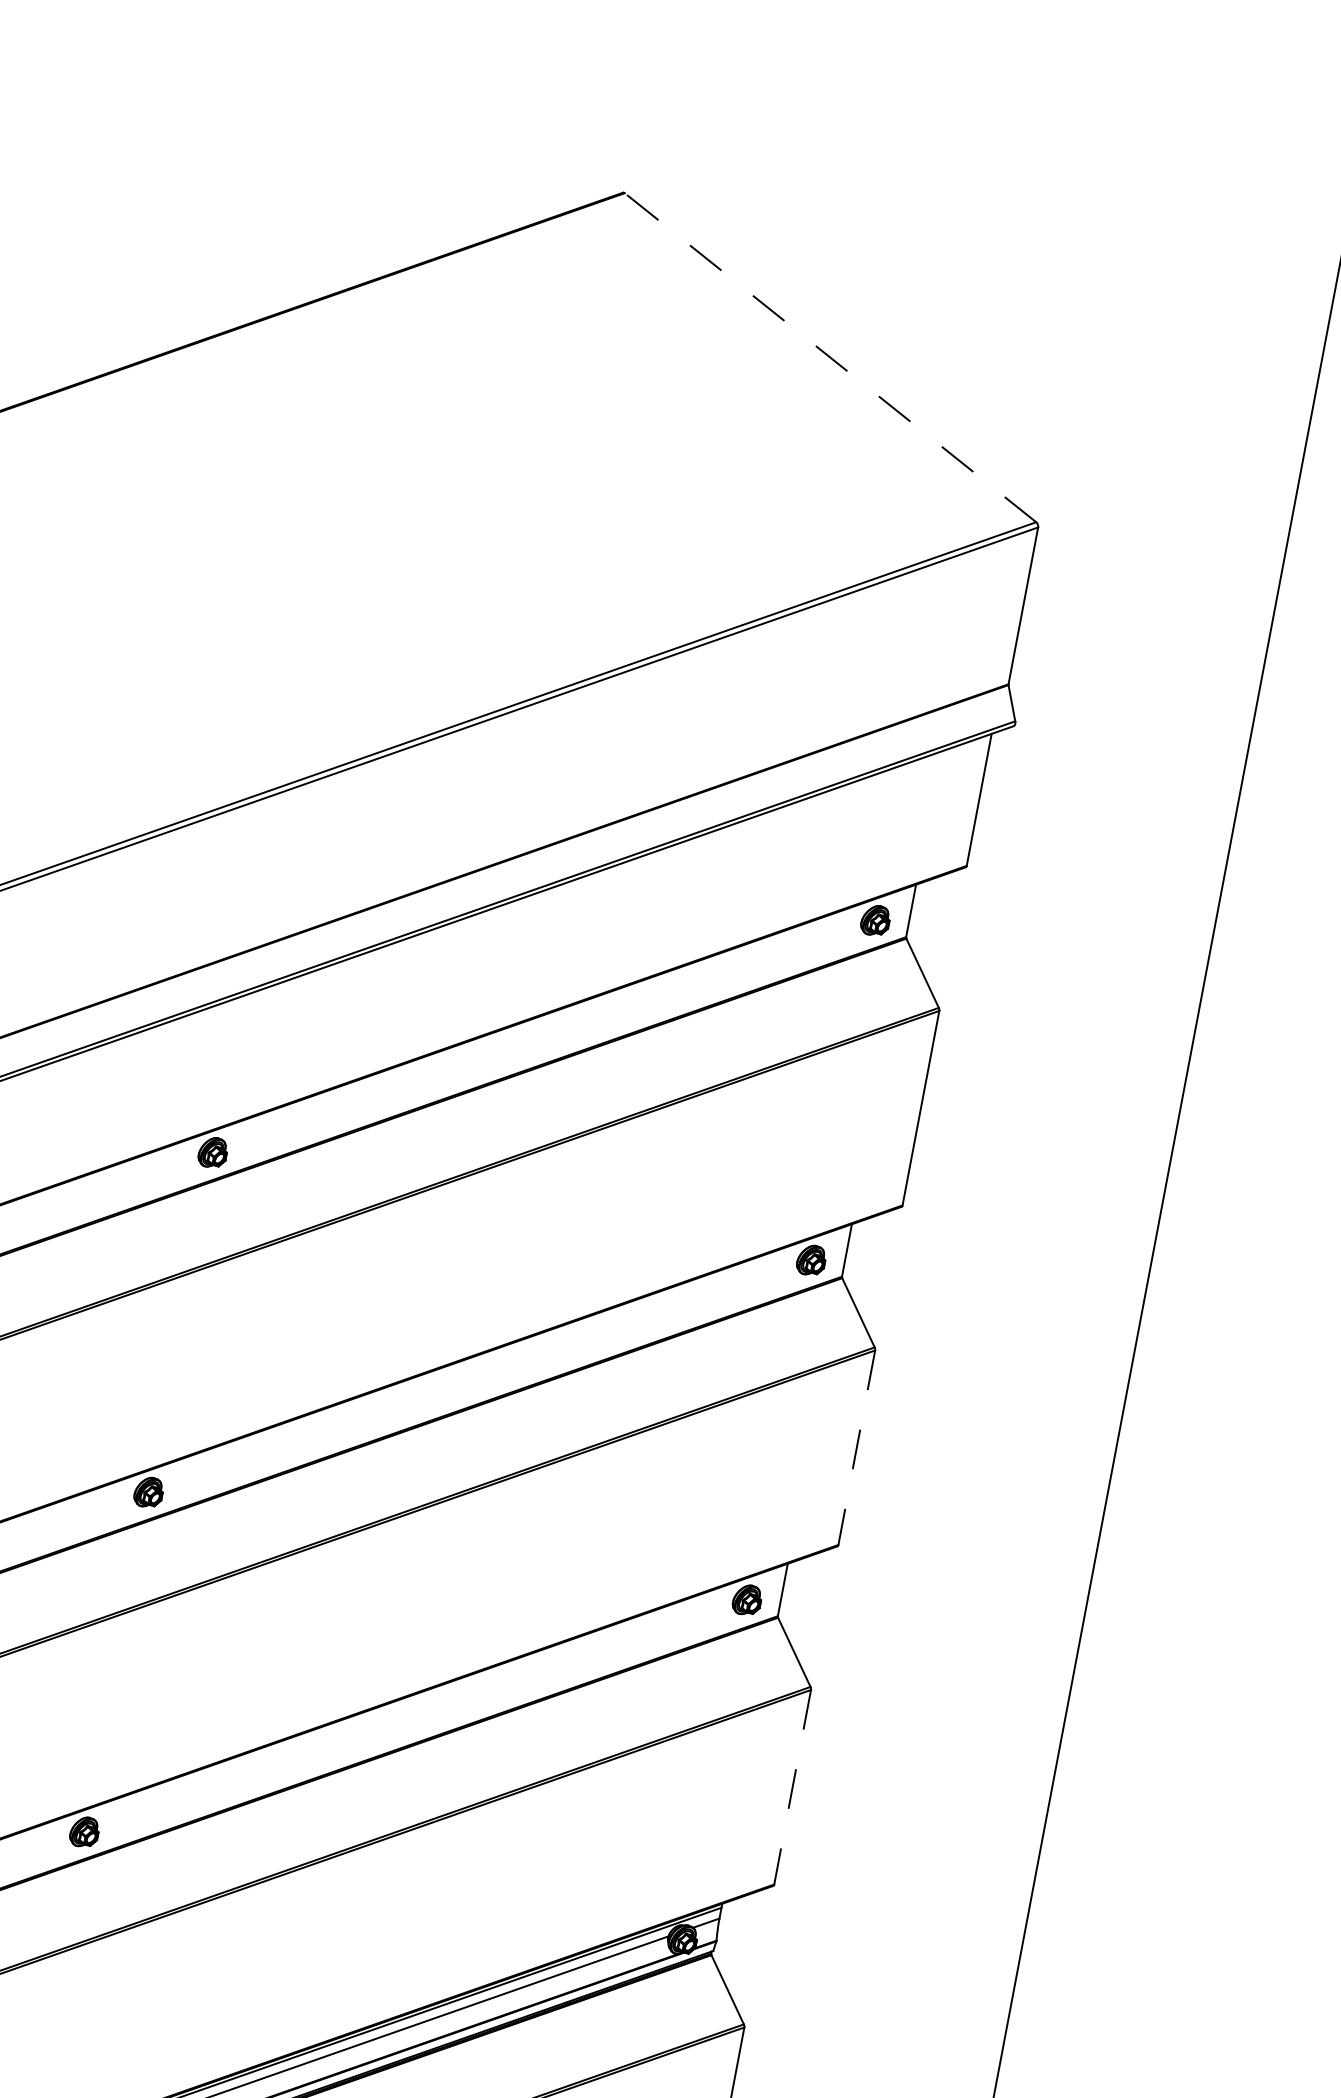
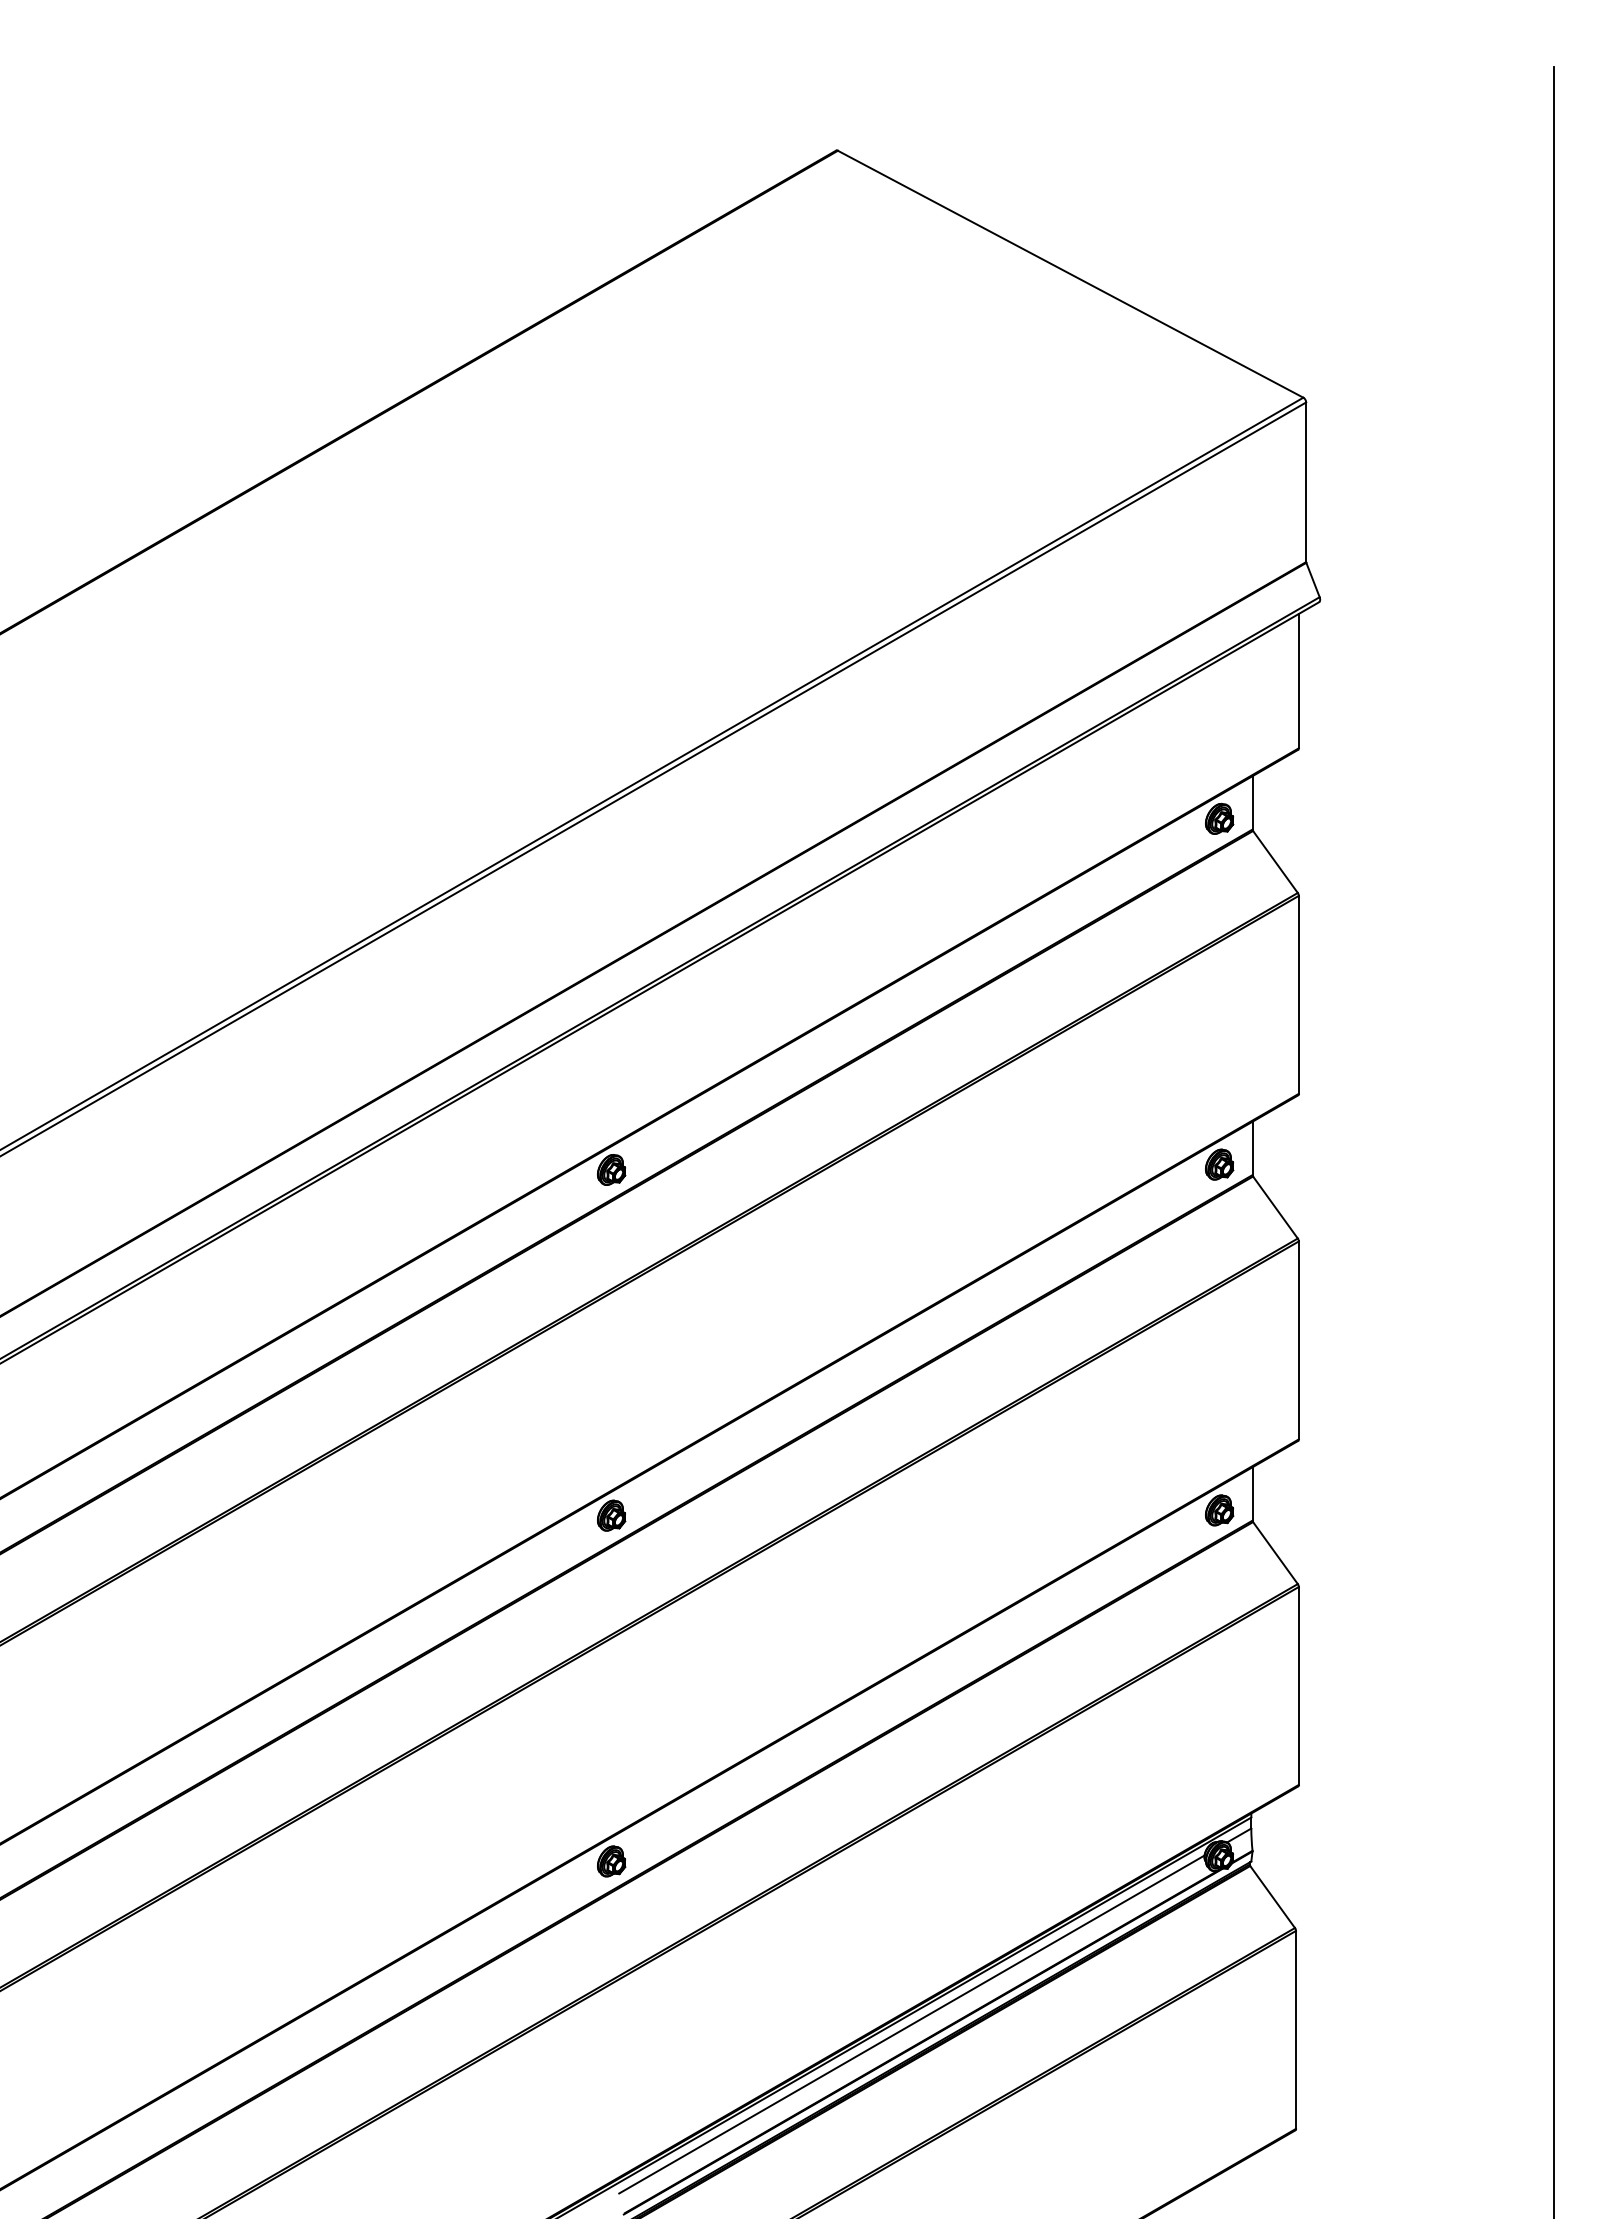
line: (830, 357) -> (1070, 274), dashed -> solid
line: (856, 1447) -> (1298, 1340), dashed -> solid
line: (792, 1786) -> (1298, 1685), dashed -> solid

